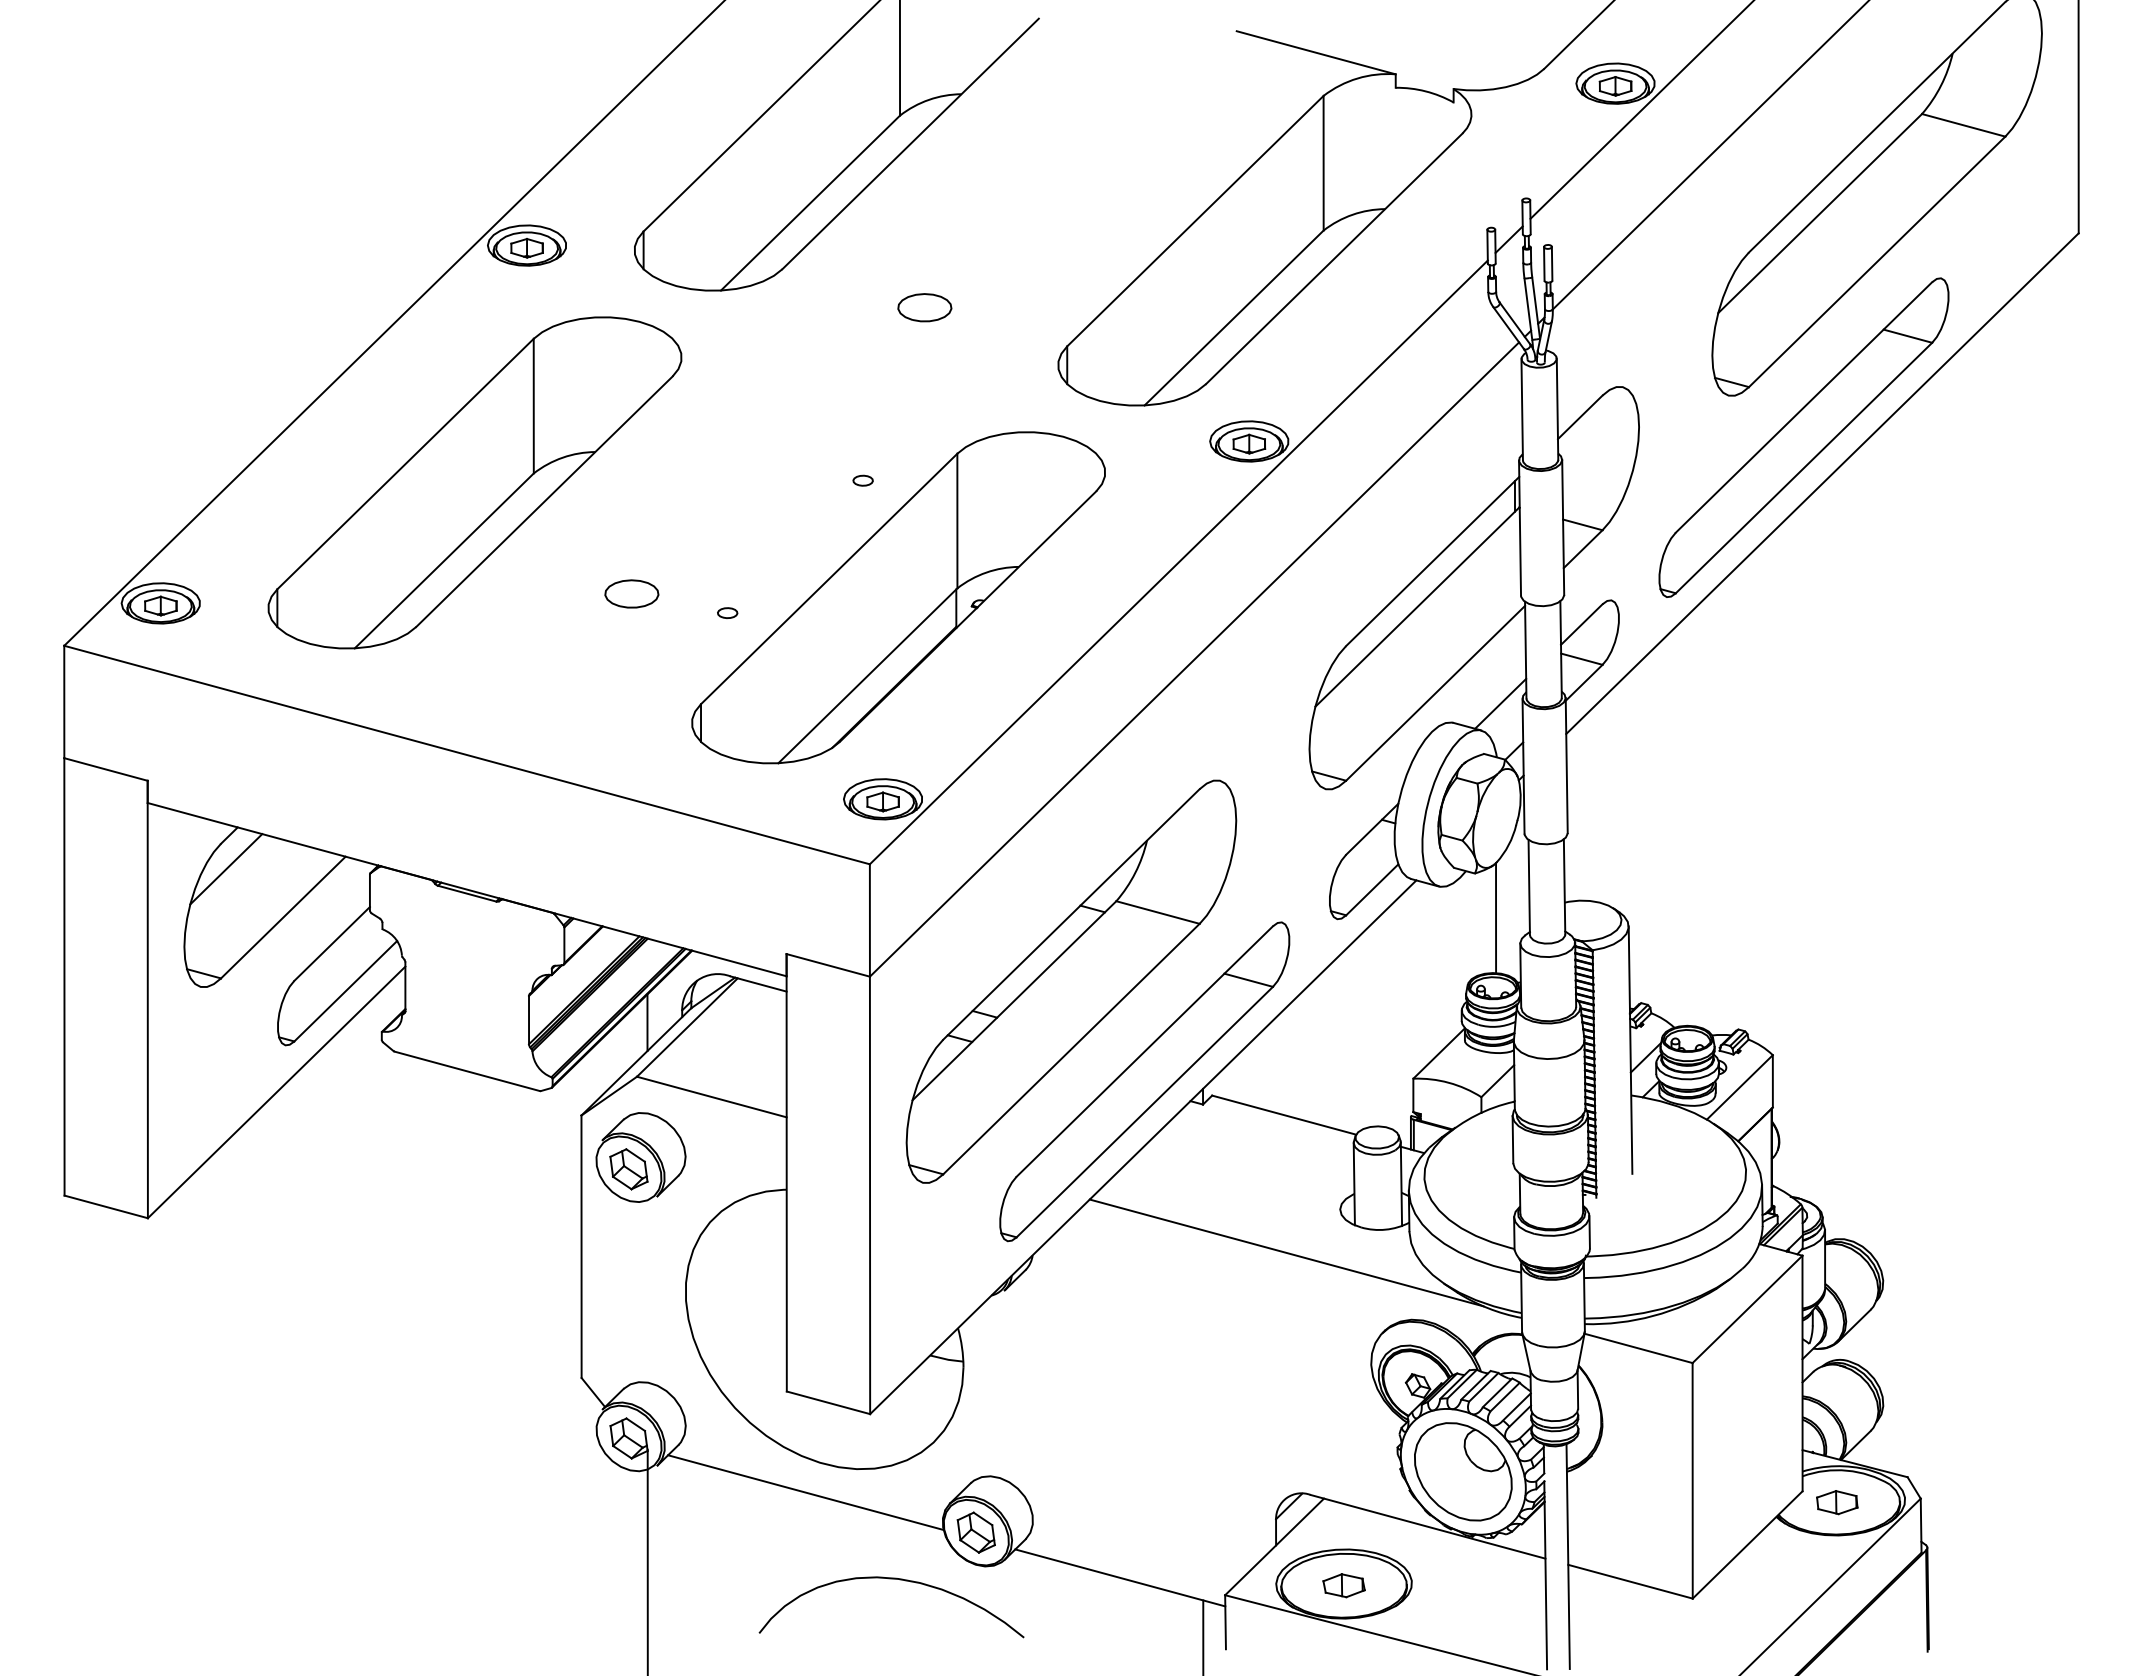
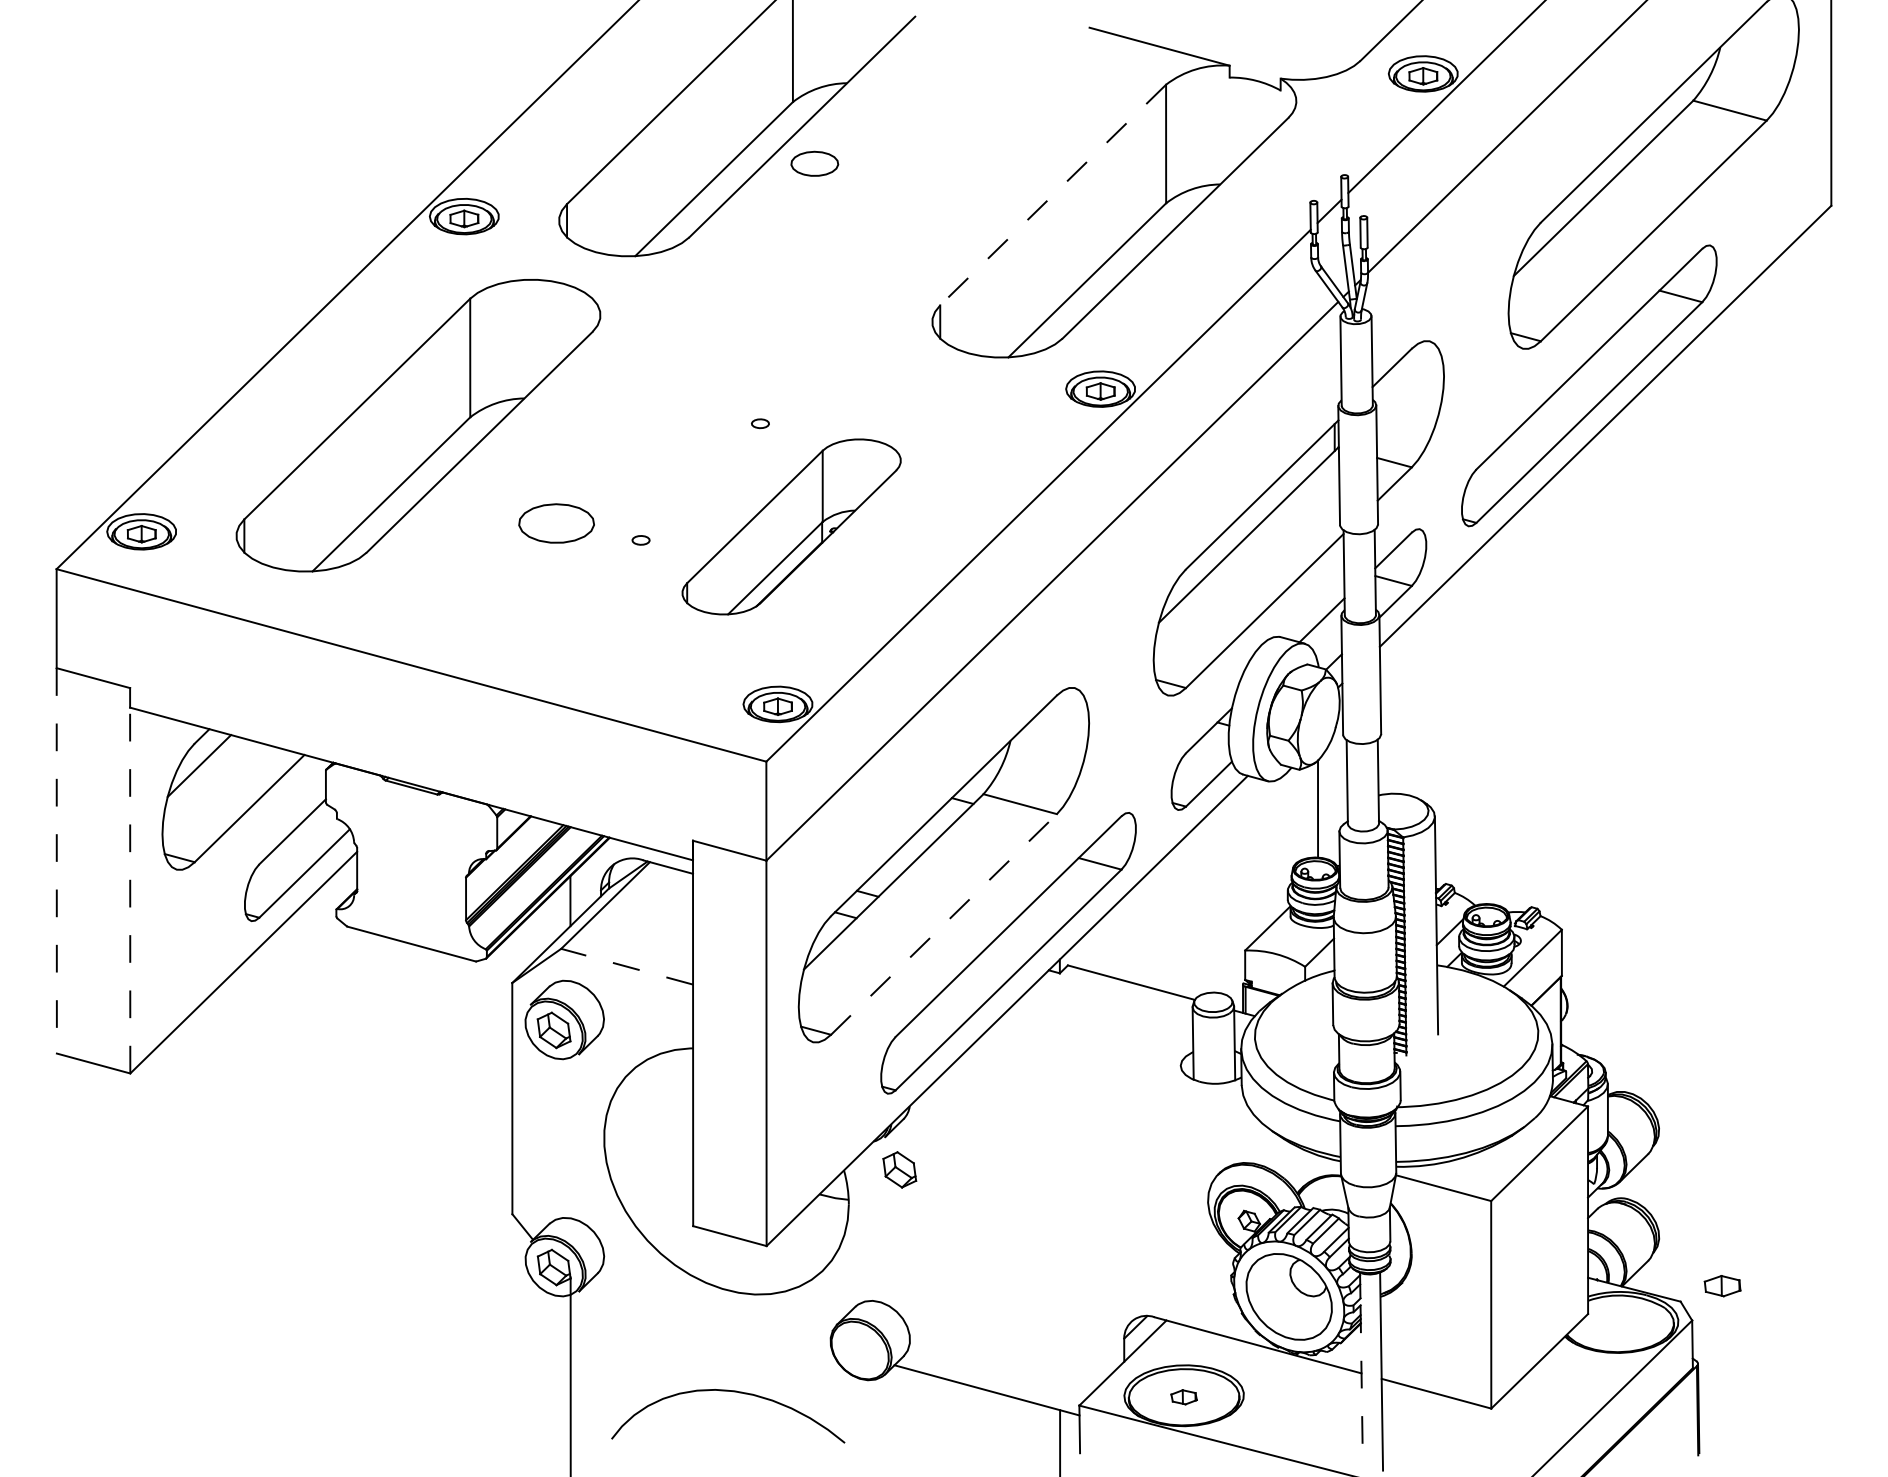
line: (1195, 221) -> (1053, 195), solid -> dashed
part: (924, 307) -> (814, 163), moved
part: (631, 593) -> (556, 523), size x1.6
part: (898, 597) -> (791, 526), size x0.6
line: (64, 976) -> (56, 860), solid -> dashed
line: (147, 999) -> (129, 880), solid -> dashed
line: (1071, 1048) -> (944, 923), solid -> dashed
line: (711, 1097) -> (626, 967), solid -> dashed
line: (1286, 1252) -> (1133, 1103), removed
line: (805, 1492) -> (709, 1315), removed
part: (1837, 1502) -> (1722, 1286), moved
part: (975, 1532) -> (899, 1169), moved
line: (1545, 1575) -> (1361, 1388), solid -> dashed
curve: (891, 1579) -> (728, 1391), moved
part: (1343, 1585) -> (1183, 1397), size x0.7

